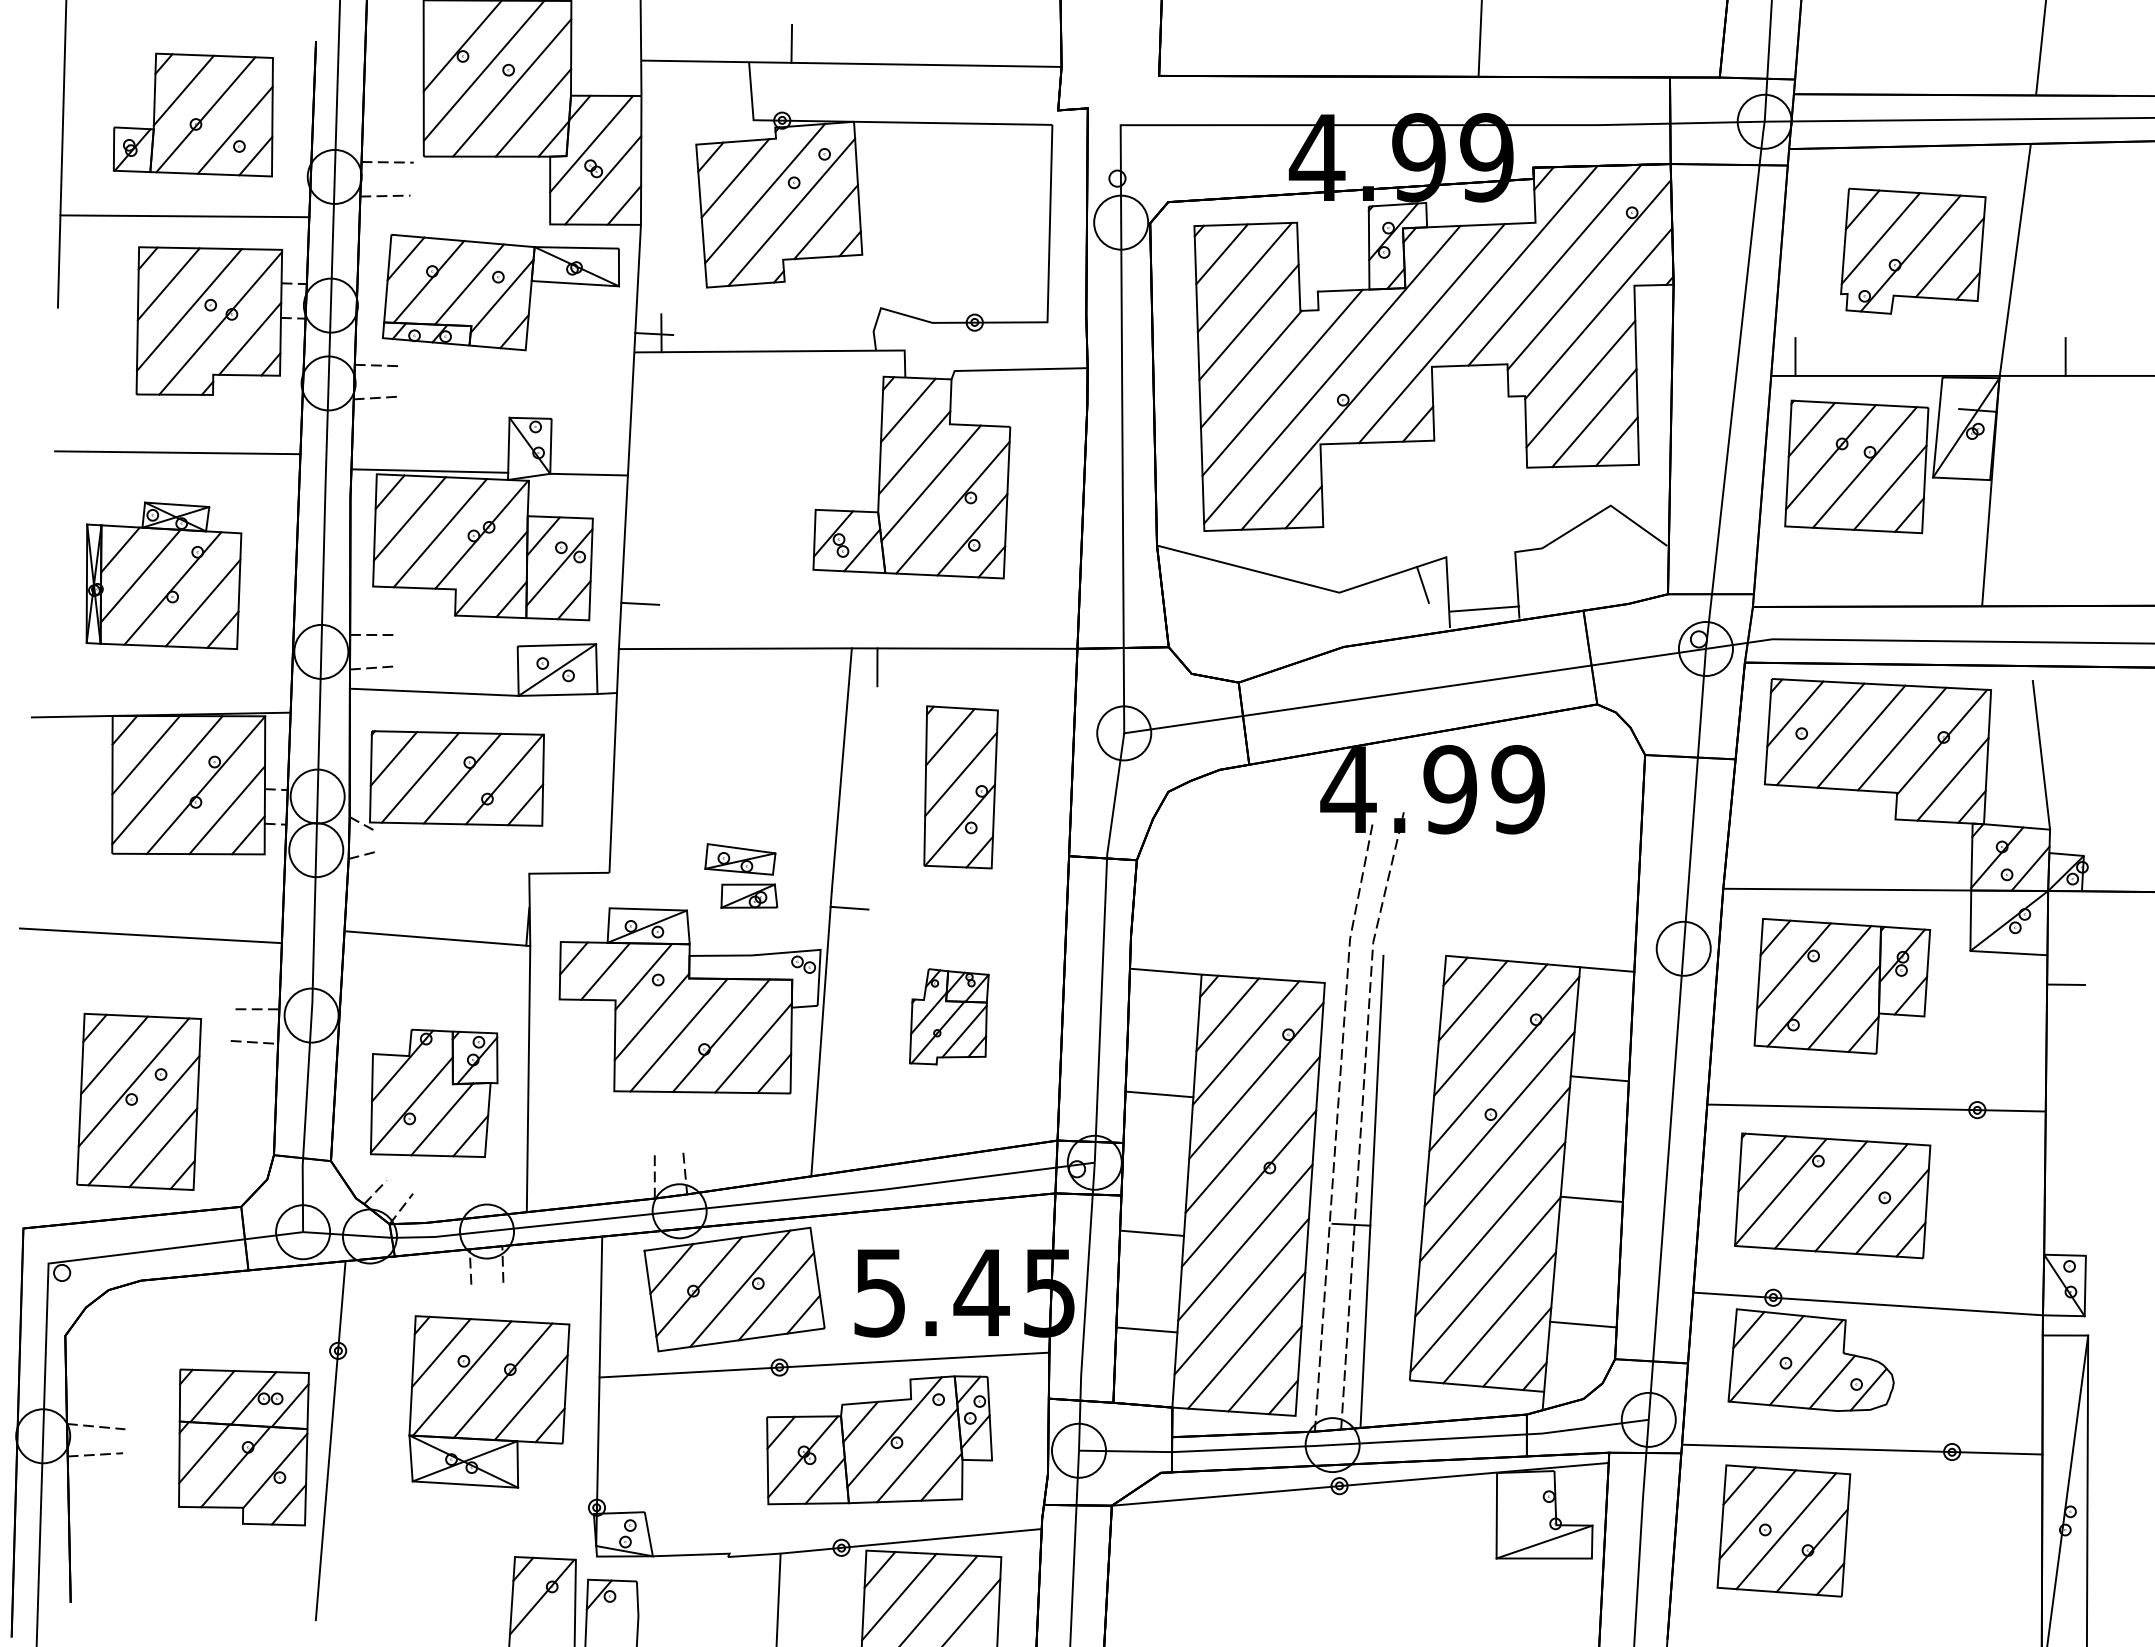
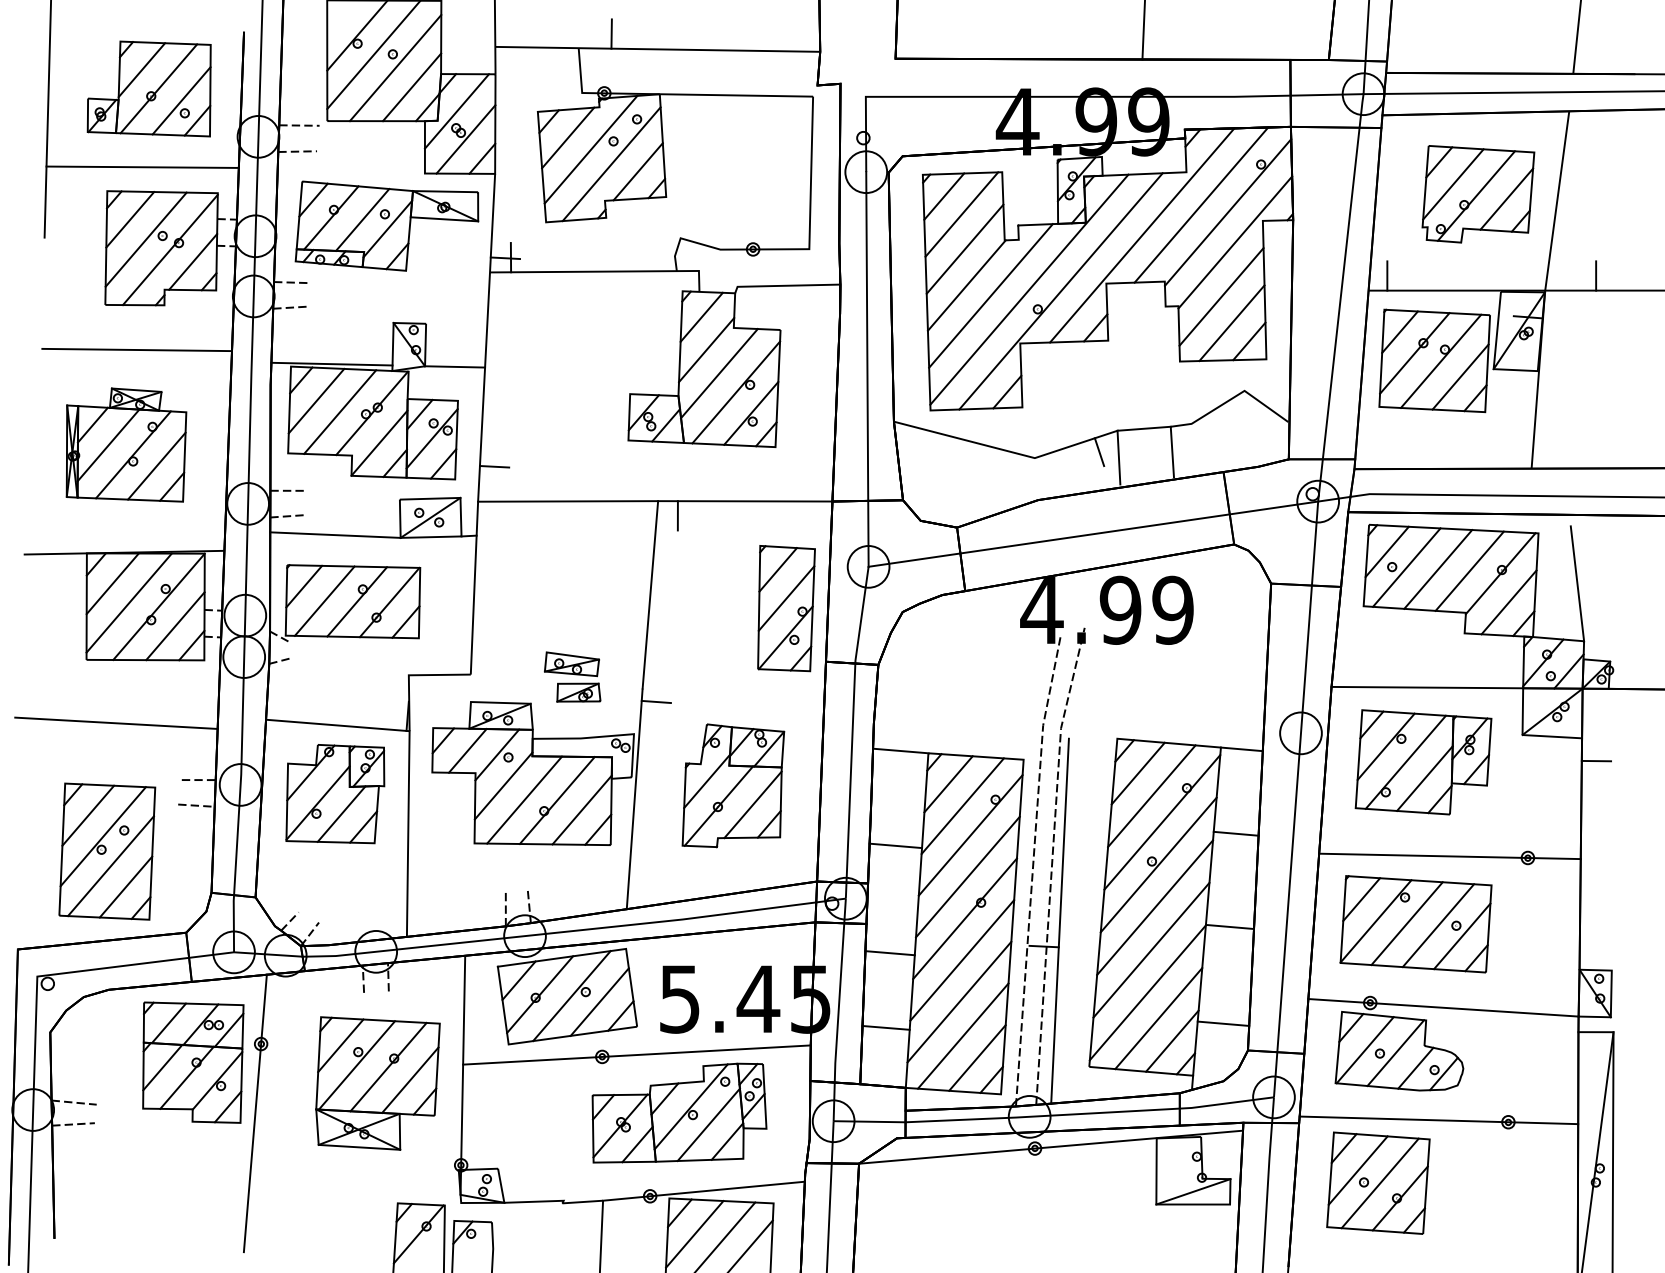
line: (1483, 608) -> (1143, 428), moved
part: (961, 787) -> (786, 608), moved
part: (949, 1016) -> (733, 785), size x1.67
part: (434, 1093) -> (335, 794), moved
part: (244, 1447) -> (193, 1062), moved

